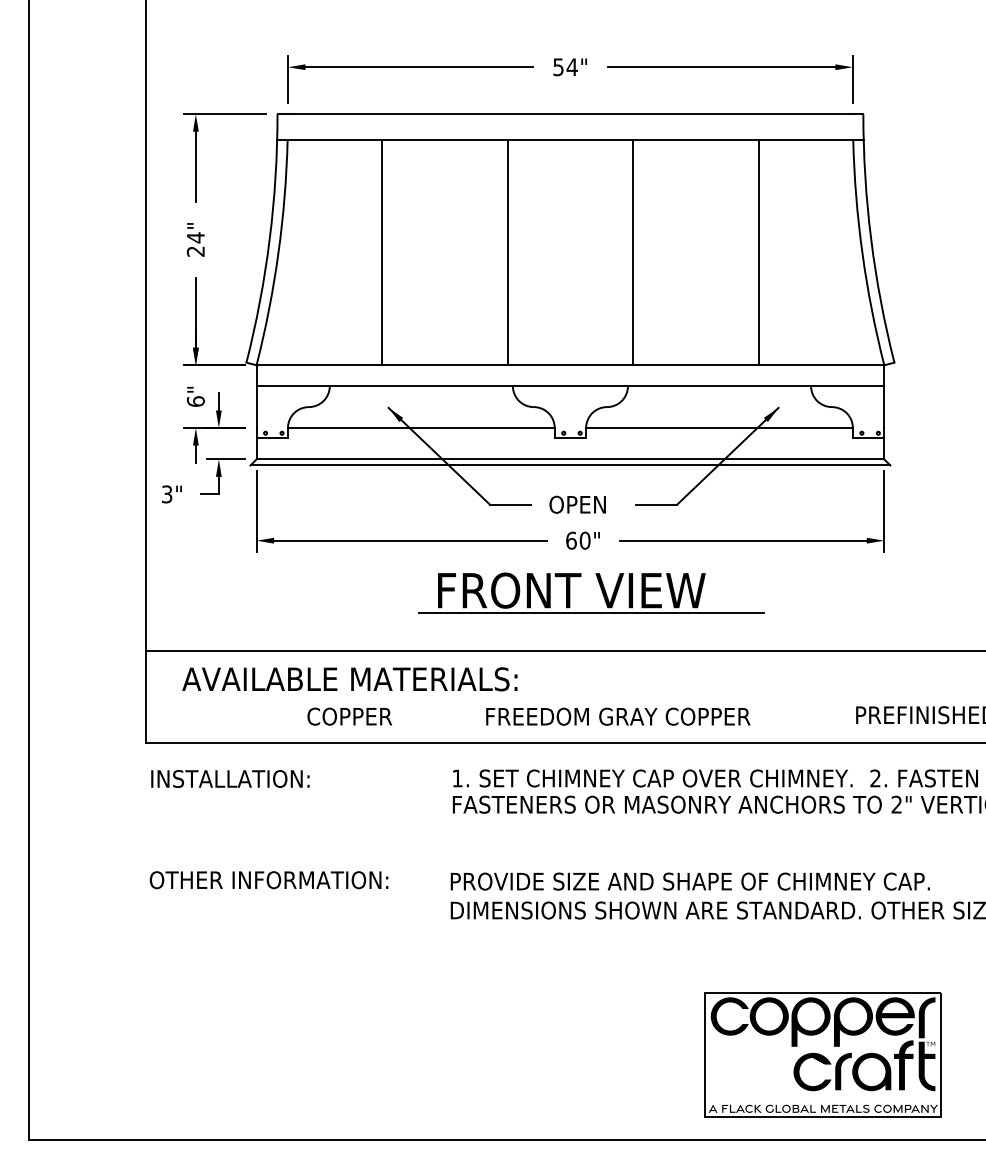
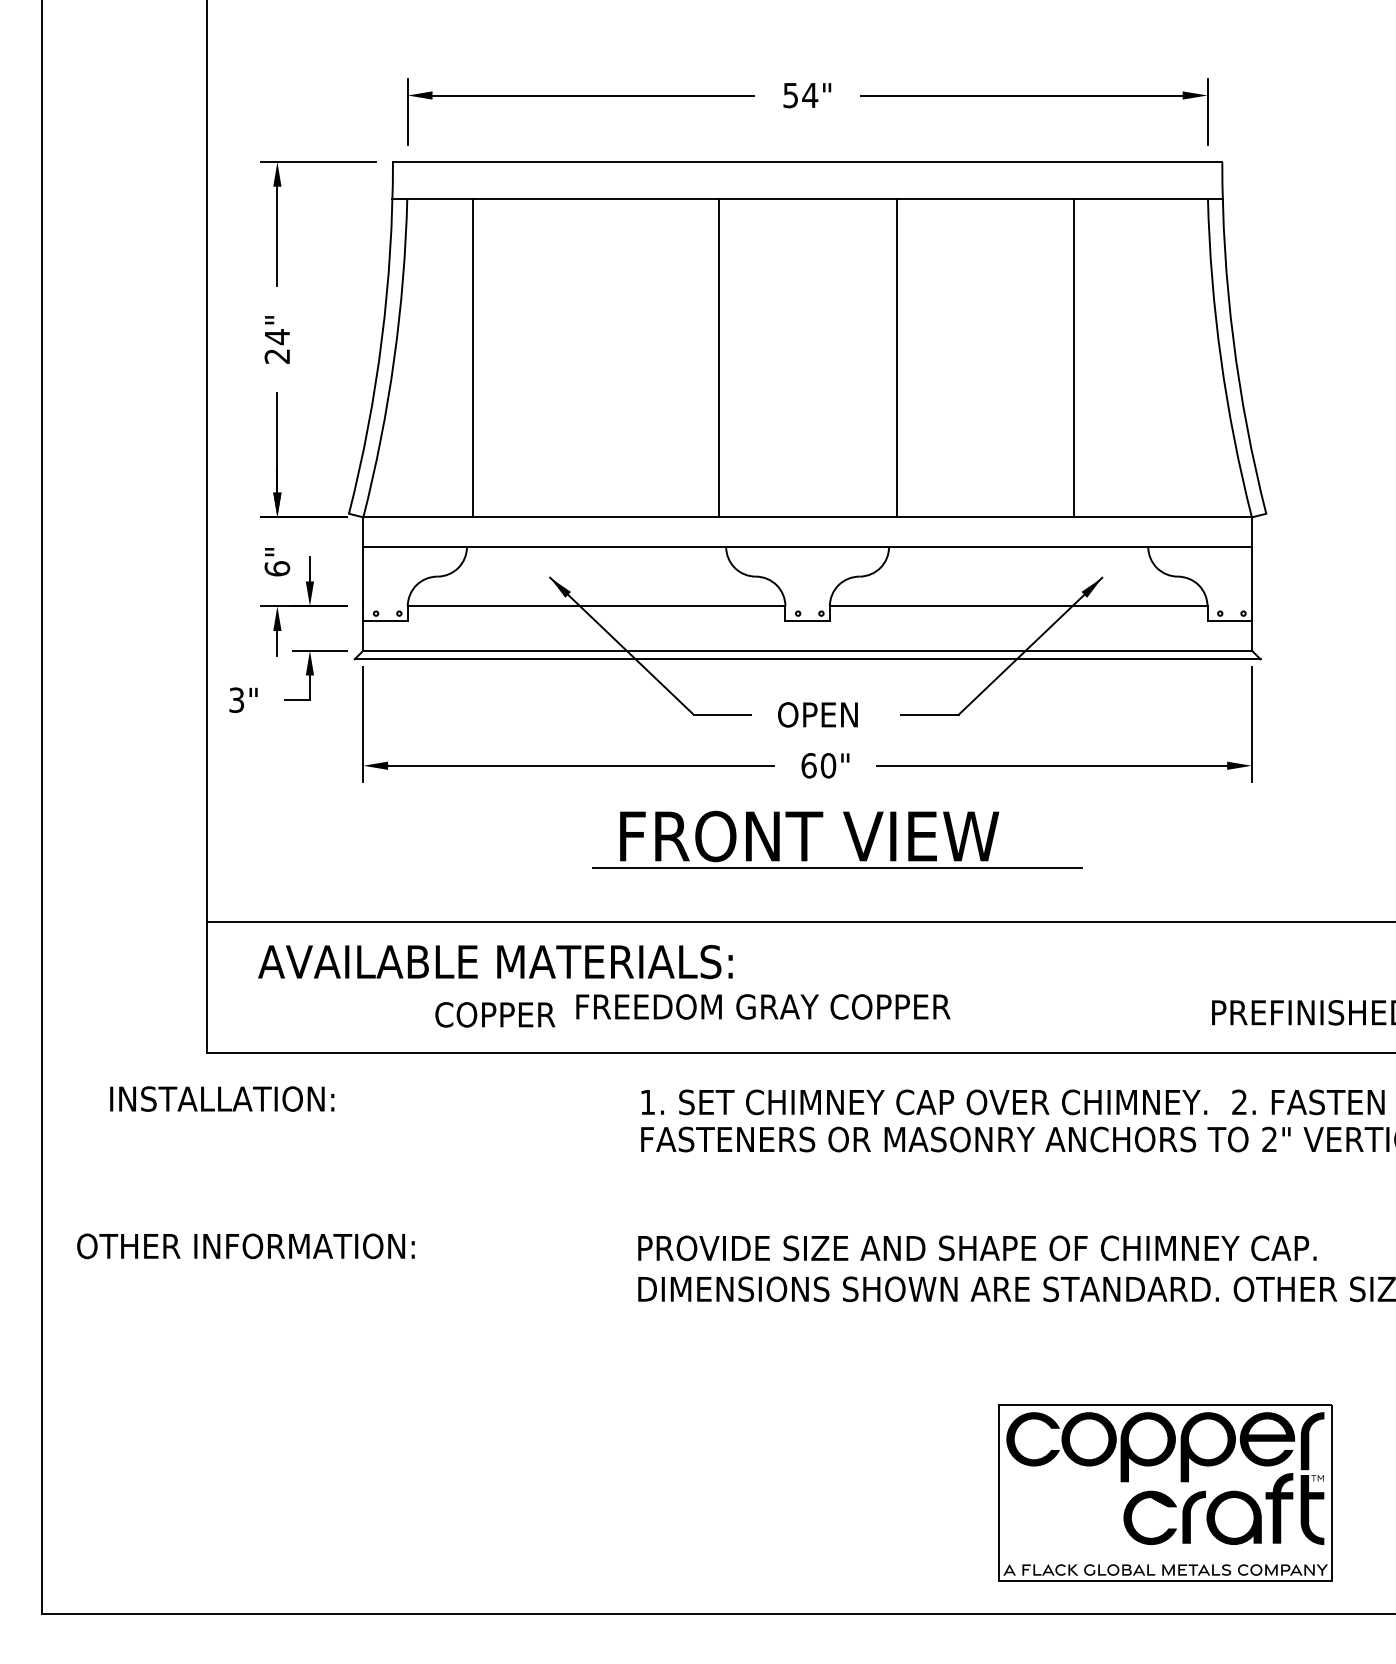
line: (382, 252) -> (473, 357), moved
text: (618, 716) -> (763, 1006), moved
text: (230, 778) -> (222, 1098), moved
text: (268, 880) -> (245, 1246), moved

